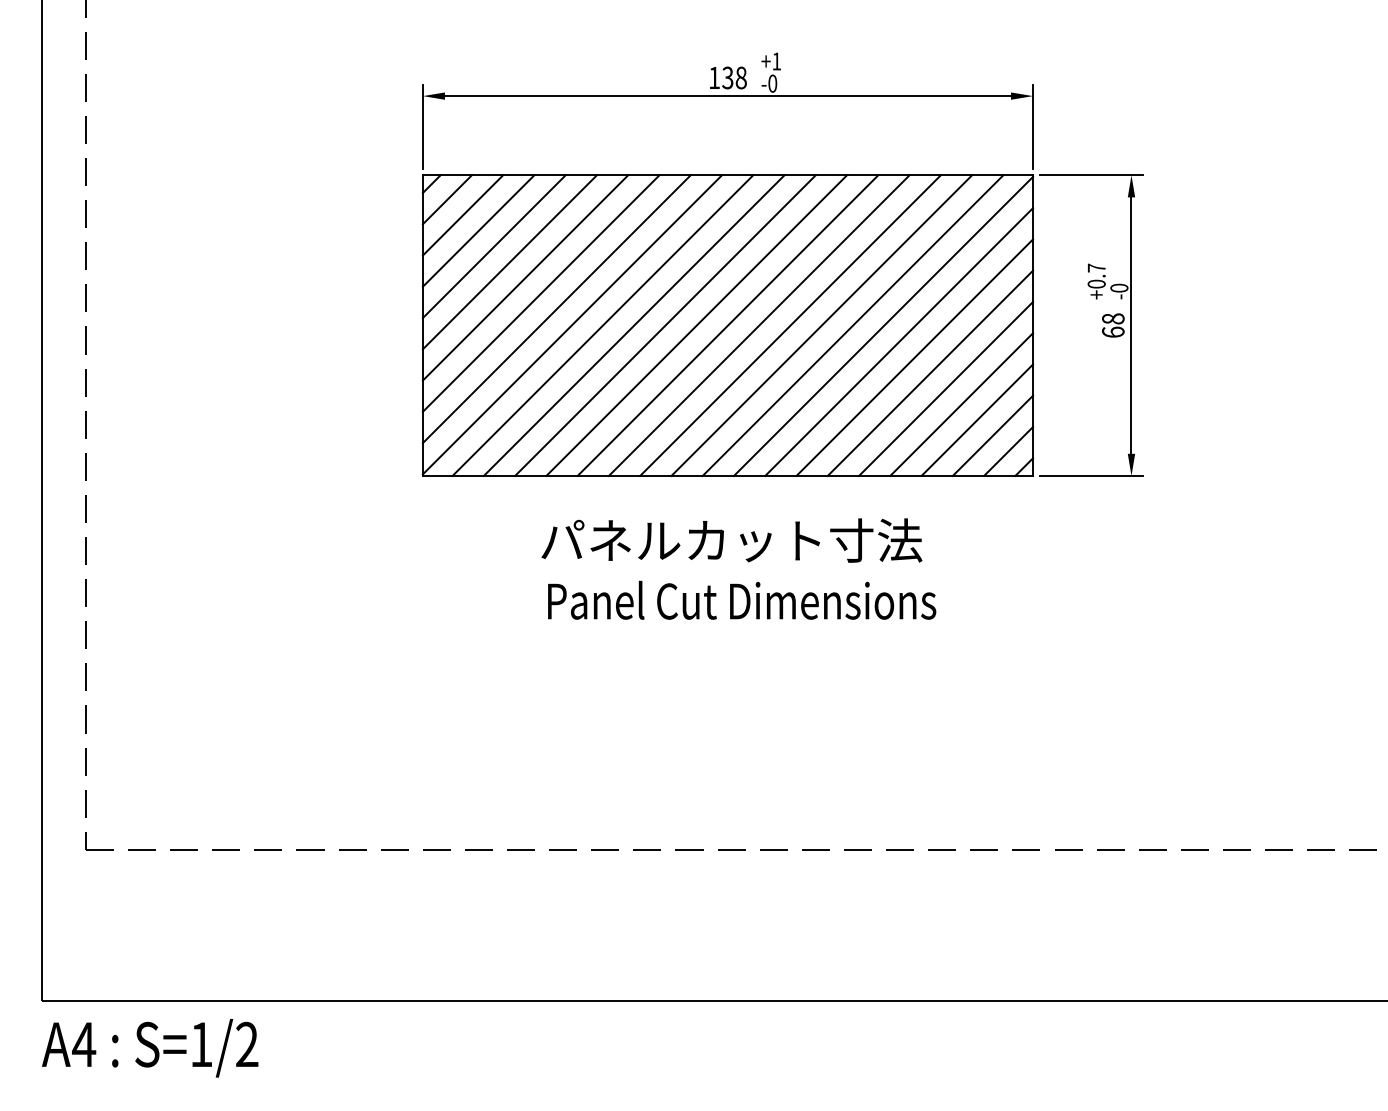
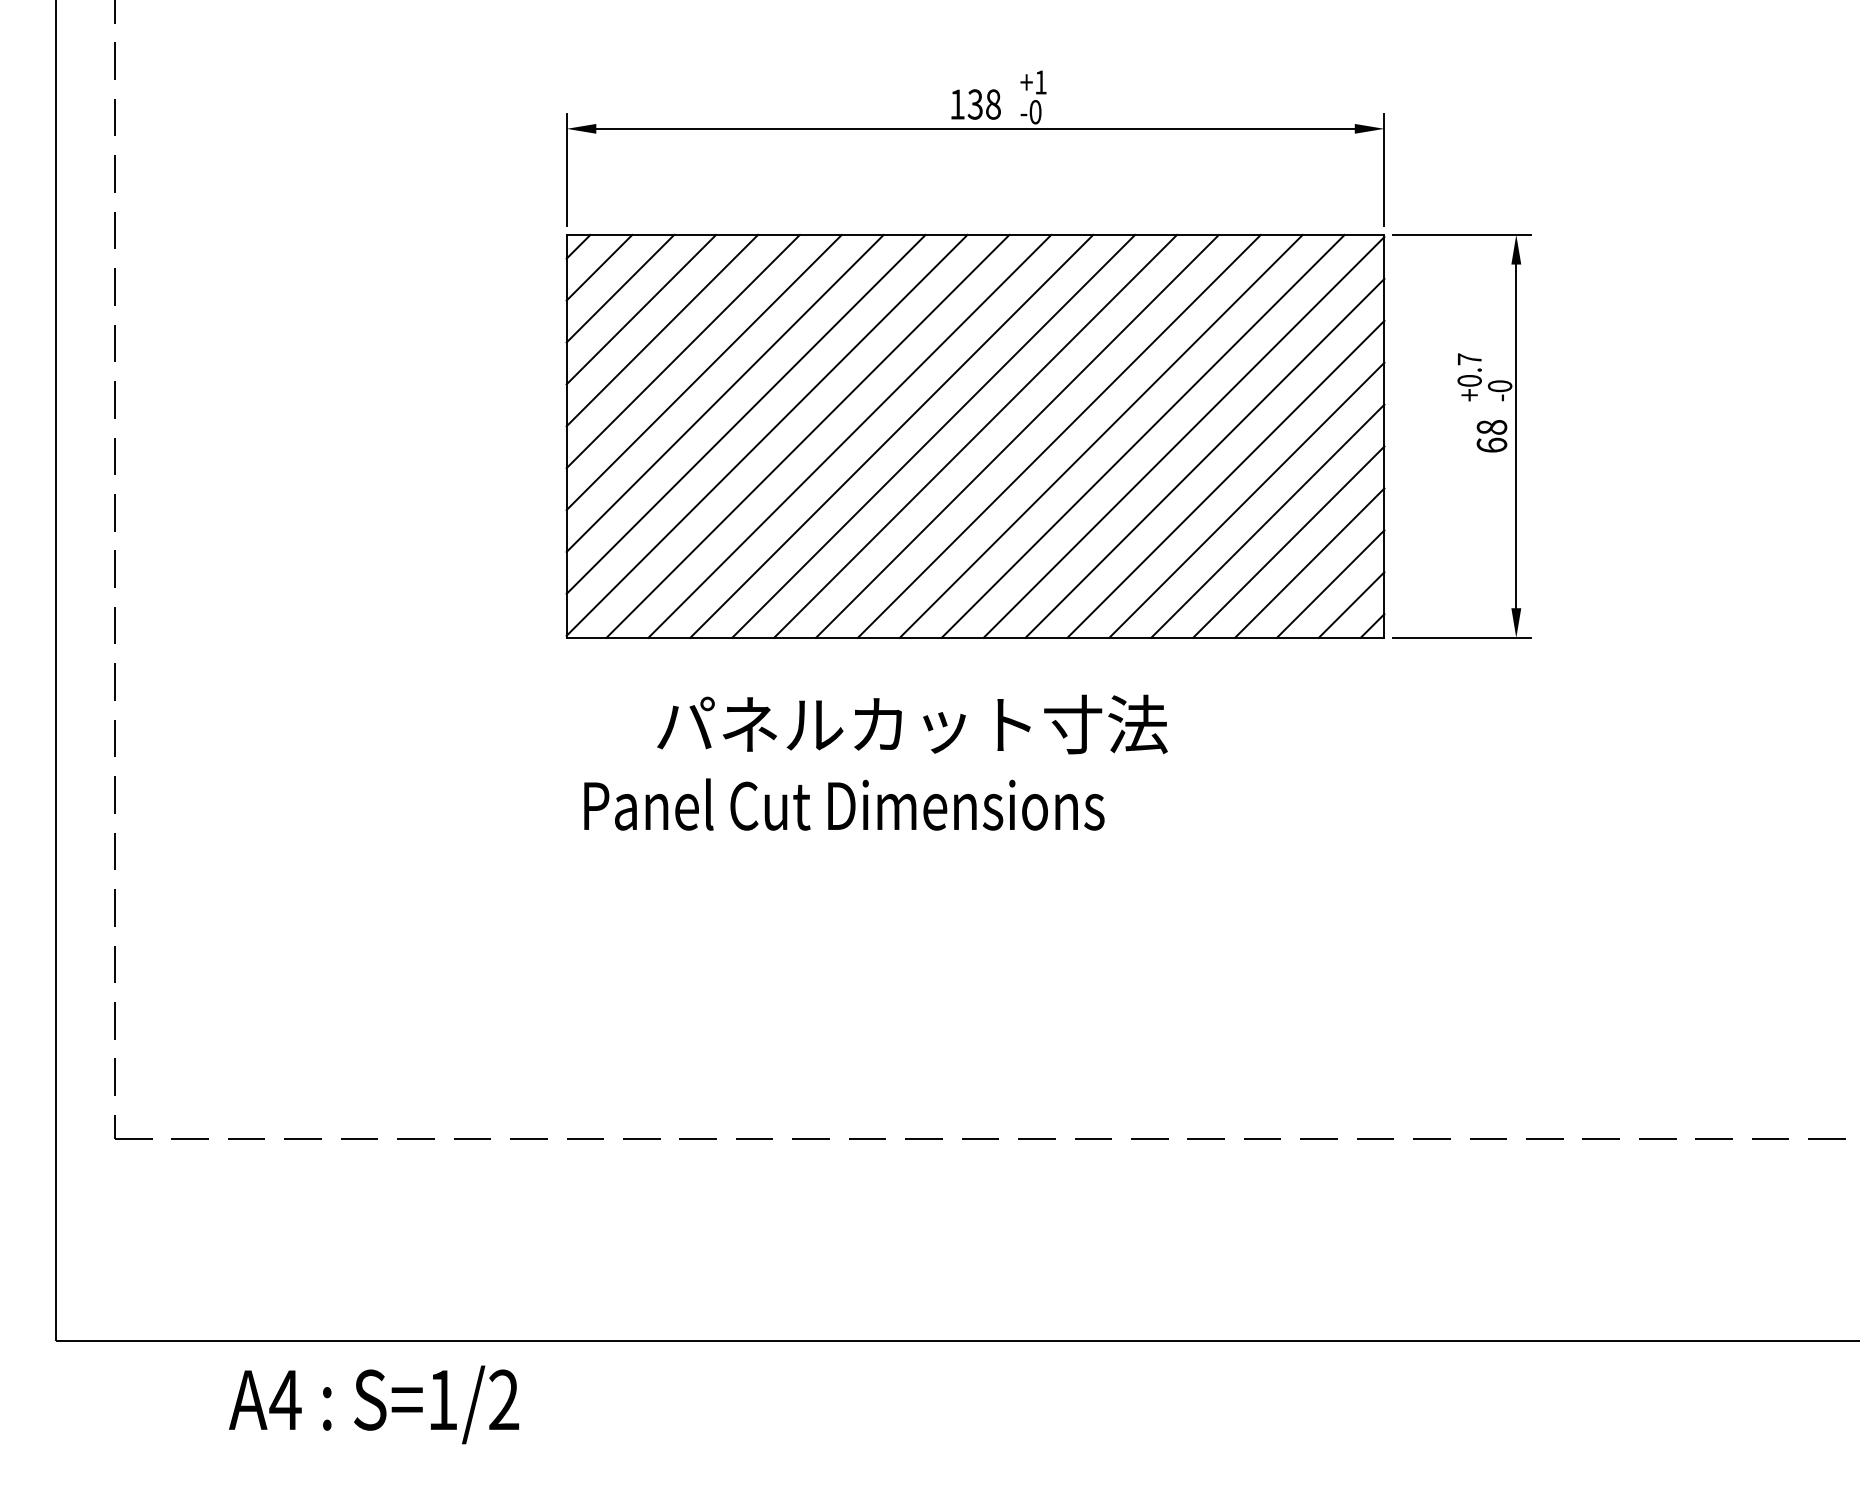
text: (731, 540) -> (911, 724), moved
text: (742, 599) -> (844, 803), moved
text: (150, 1048) -> (374, 1405), moved

